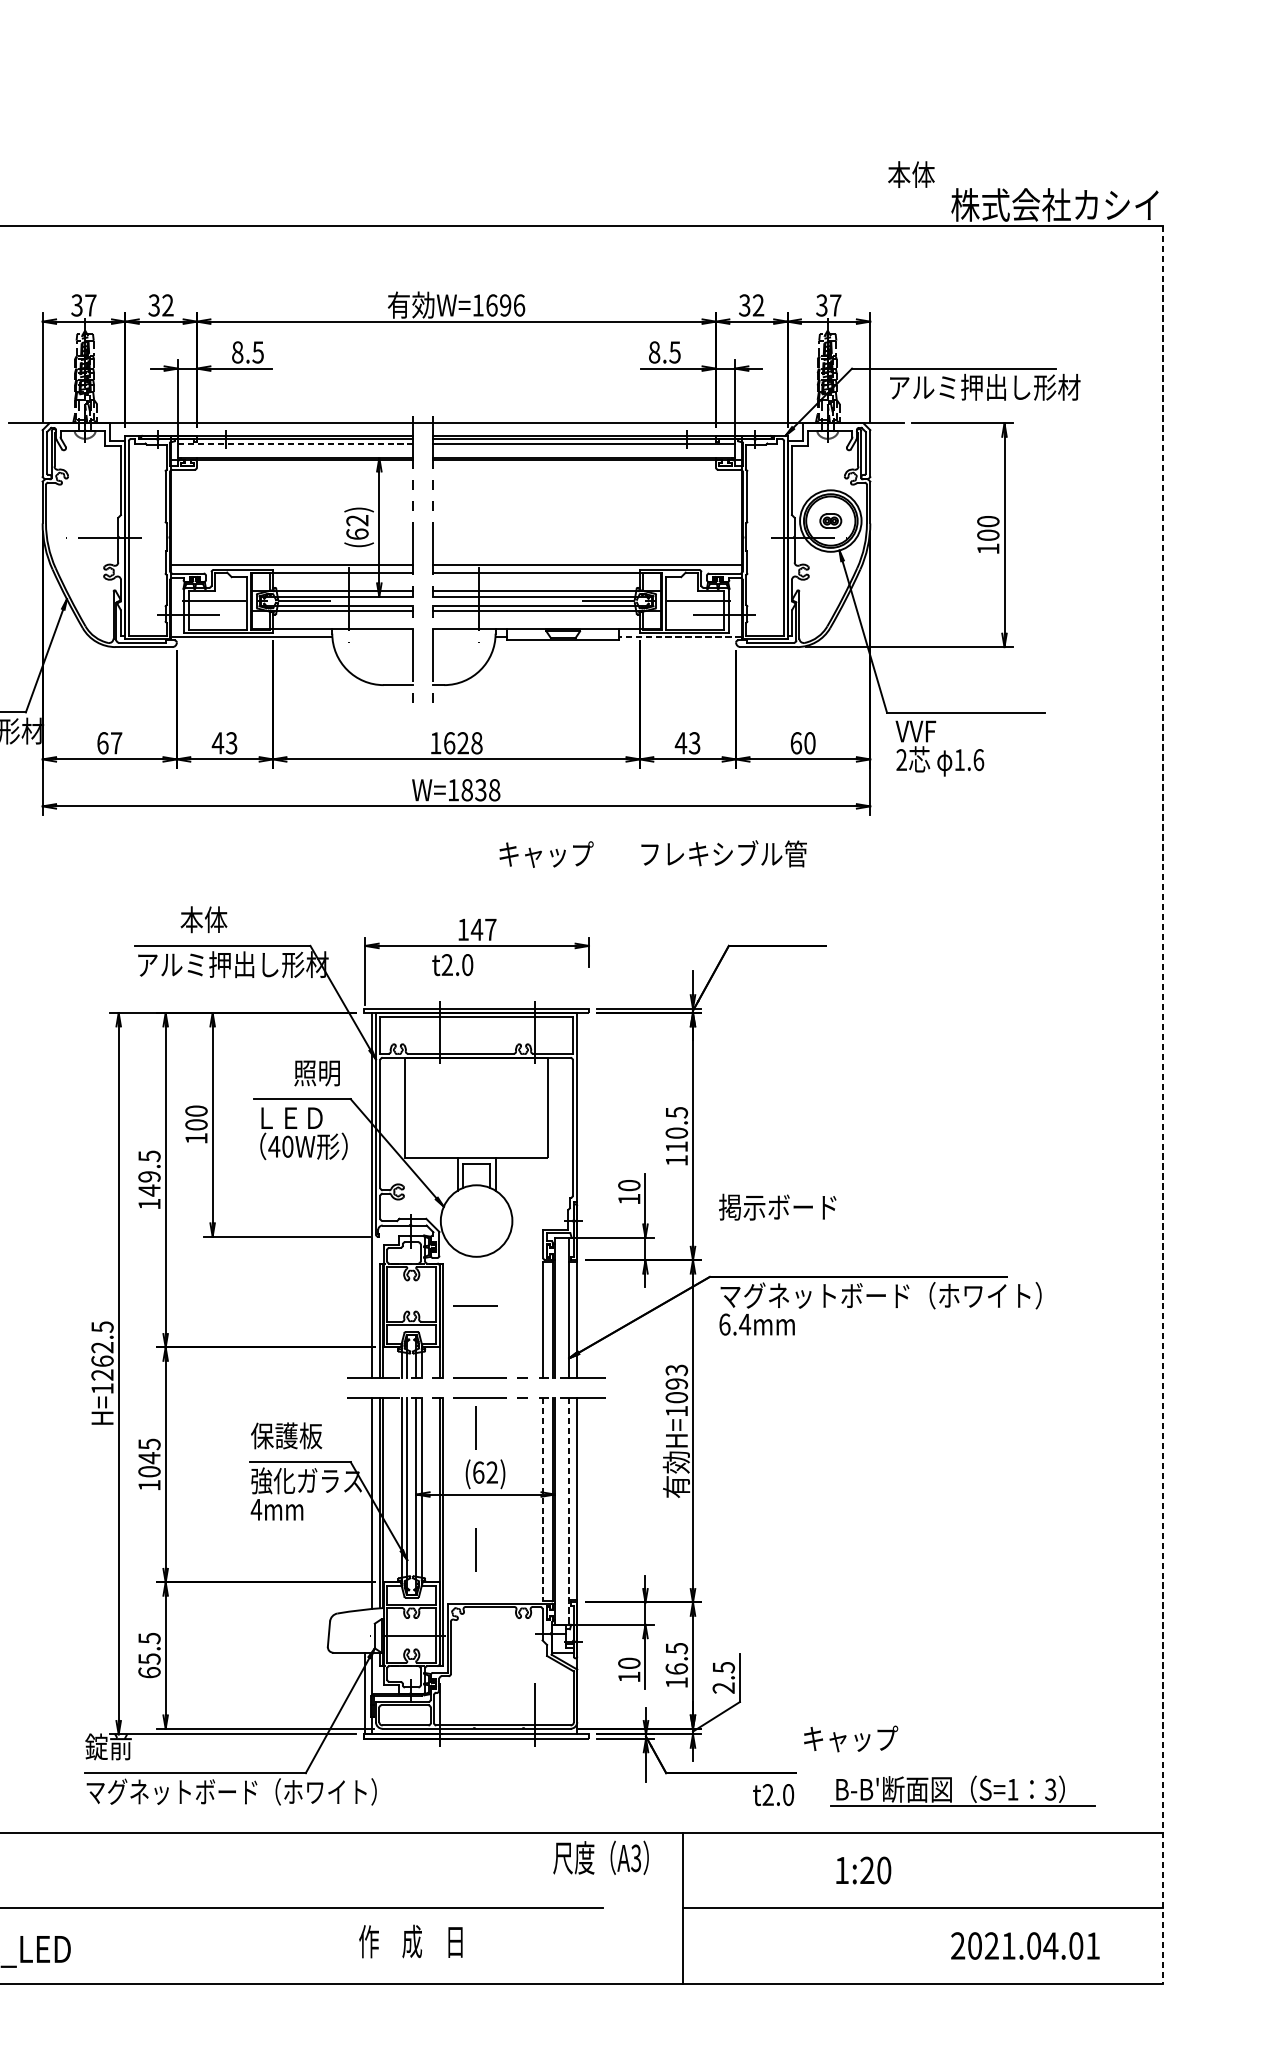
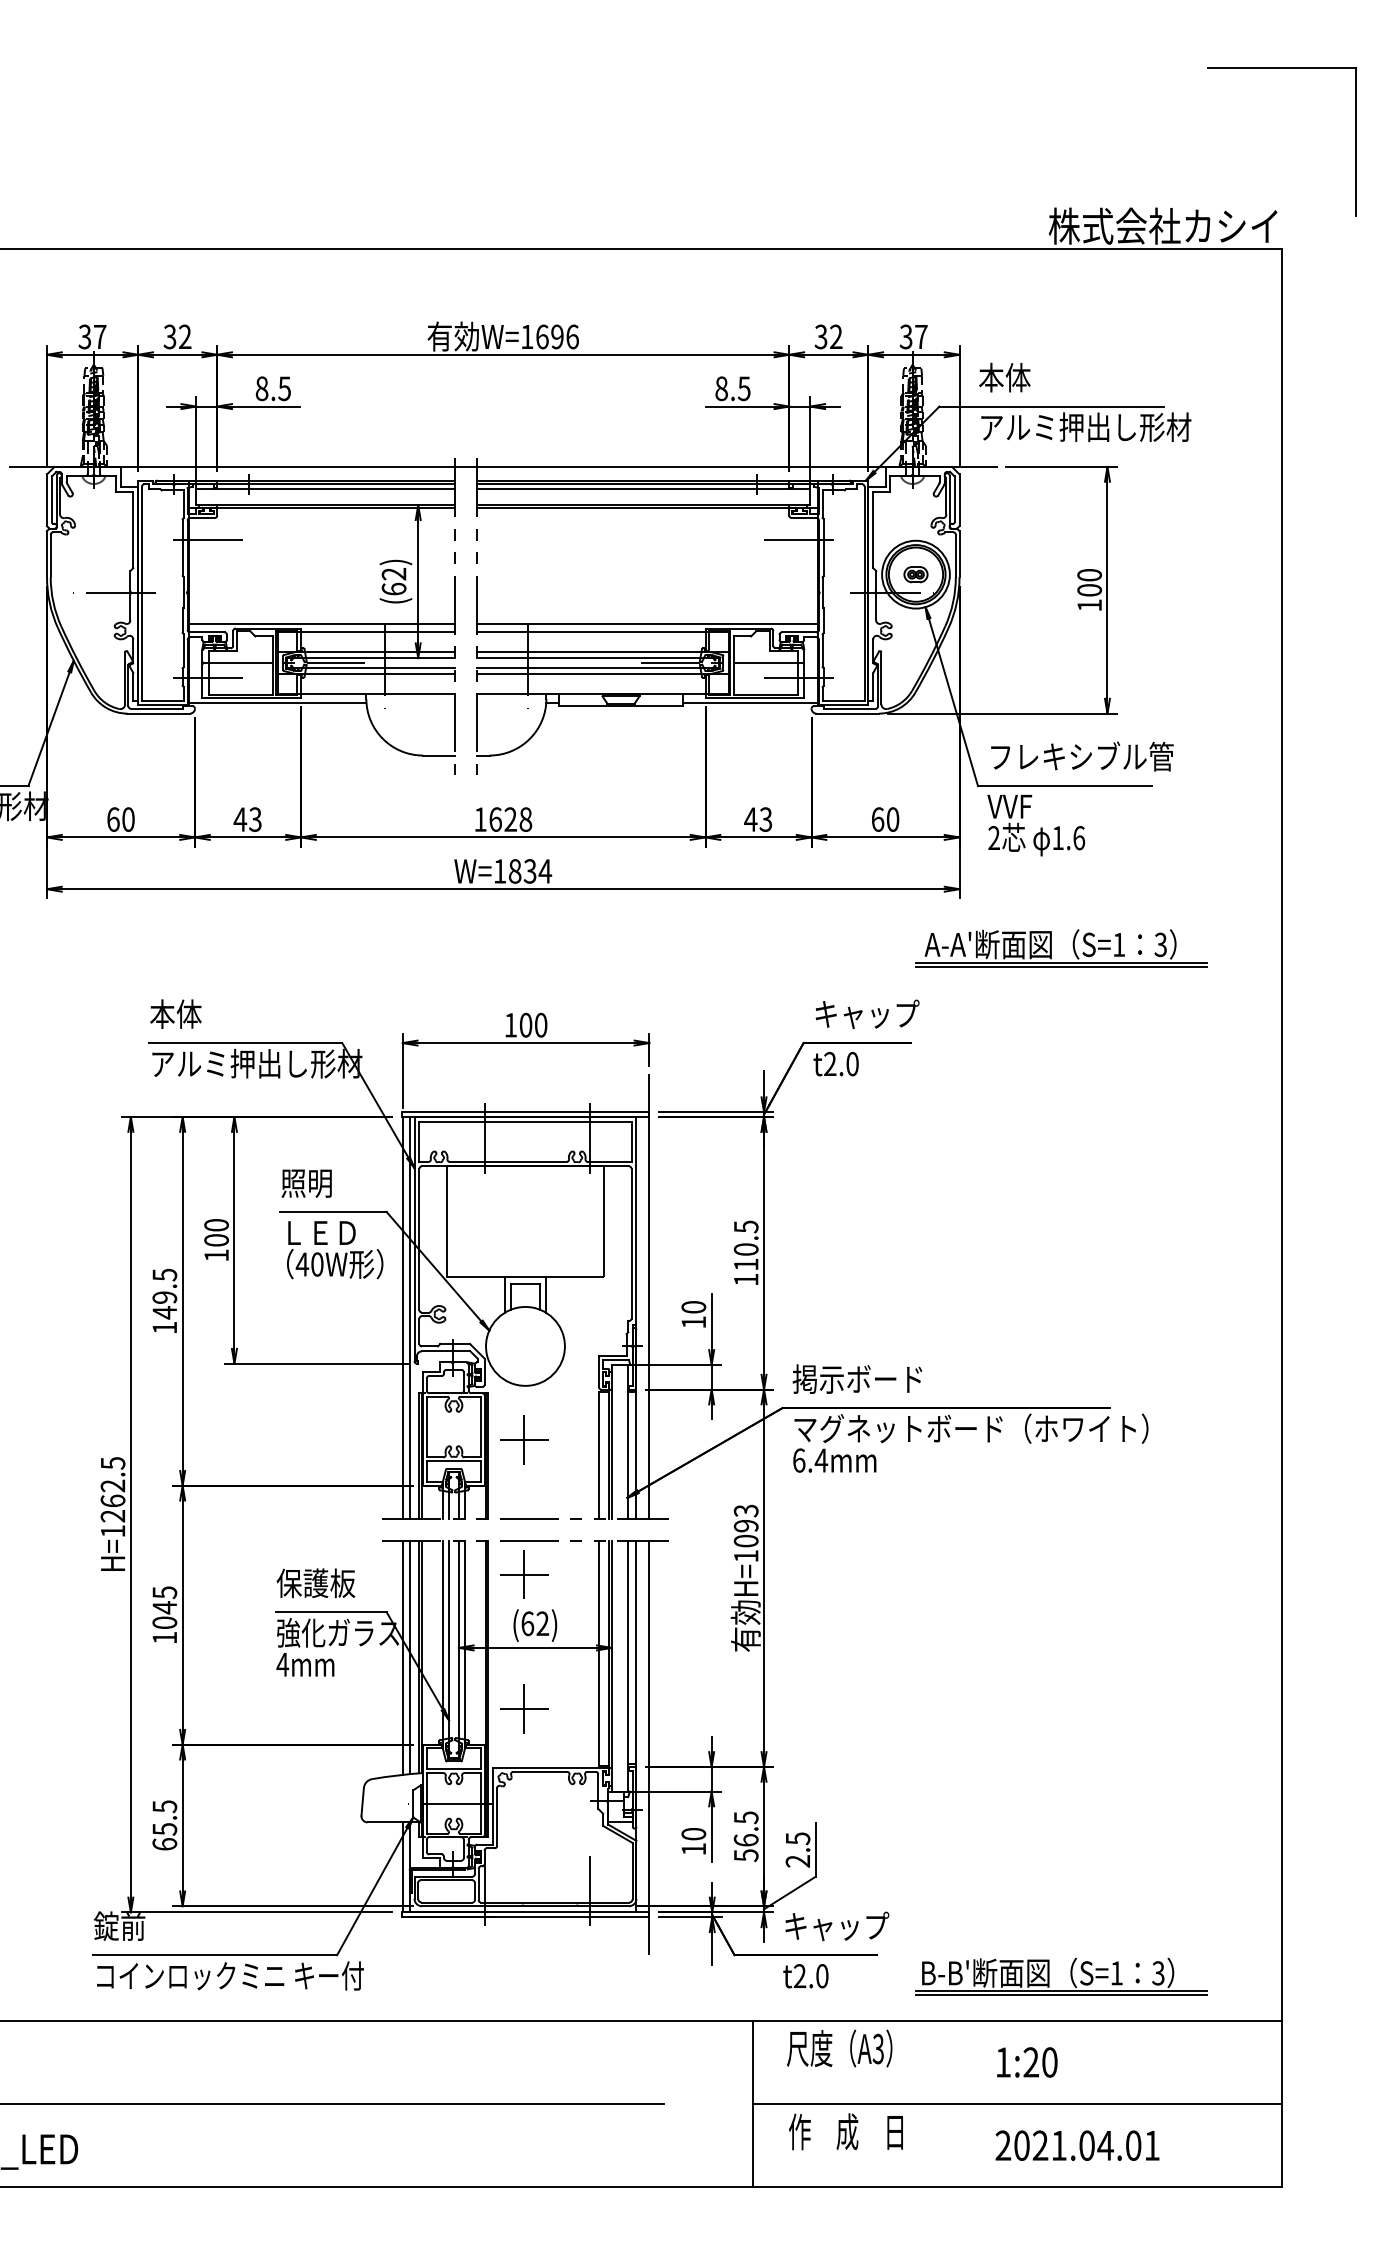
part: (1162, 61) -> (1281, 68), added
text: (911, 174) -> (1004, 377), moved
line: (296, 443) -> (326, 489), dashed -> solid
line: (190, 489) -> (210, 539), added
line: (721, 489) -> (795, 539), added
line: (680, 637) -> (750, 702), dashed -> solid
text: (116, 743) -> (128, 819), 67 -> 60
text: (494, 790) -> (545, 871), W=1838 -> W=1834
text: (546, 853) -> (867, 1013), moved
text: (724, 853) -> (1082, 756), moved
part: (953, 860) -> (1051, 948), added
text: (203, 919) -> (175, 1013), moved
text: (483, 929) -> (533, 1024), 147 -> 100
text: (452, 965) -> (835, 1064), moved
text: (317, 1073) -> (306, 1183), moved
line: (1163, 1105) -> (1282, 1218), dashed -> solid
line: (589, 1176) -> (649, 1297), added
line: (365, 1195) -> (402, 1318), added
text: (777, 1206) -> (857, 1378), moved
line: (475, 1305) -> (524, 1439), added
line: (474, 1427) -> (523, 1574), added
line: (542, 1499) -> (598, 1653), dashed -> solid
line: (365, 1503) -> (402, 1657), added
line: (569, 1511) -> (627, 1666), dashed -> solid
line: (474, 1549) -> (523, 1708), added
line: (589, 1584) -> (649, 1747), added
text: (677, 1682) -> (746, 1855), 16.5 -> 56.5
text: (851, 1739) -> (837, 1926), moved
text: (231, 1791) -> (255, 1975), マグネットボード（ホワイト） -> コインロックミニ キー付
text: (773, 1795) -> (805, 1976), moved
line: (962, 1809) -> (1061, 1995), added
text: (600, 1857) -> (839, 2048), moved
text: (863, 1870) -> (1027, 2062), moved
text: (410, 1941) -> (845, 2131), moved
text: (1025, 1945) -> (1077, 2145), moved

